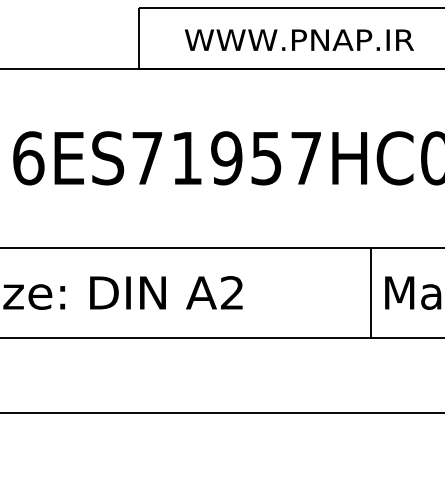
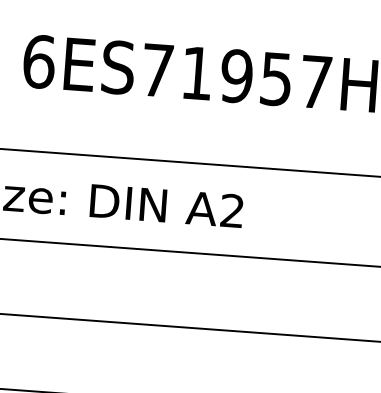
line: (370, 292) -> (370, 220), removed

